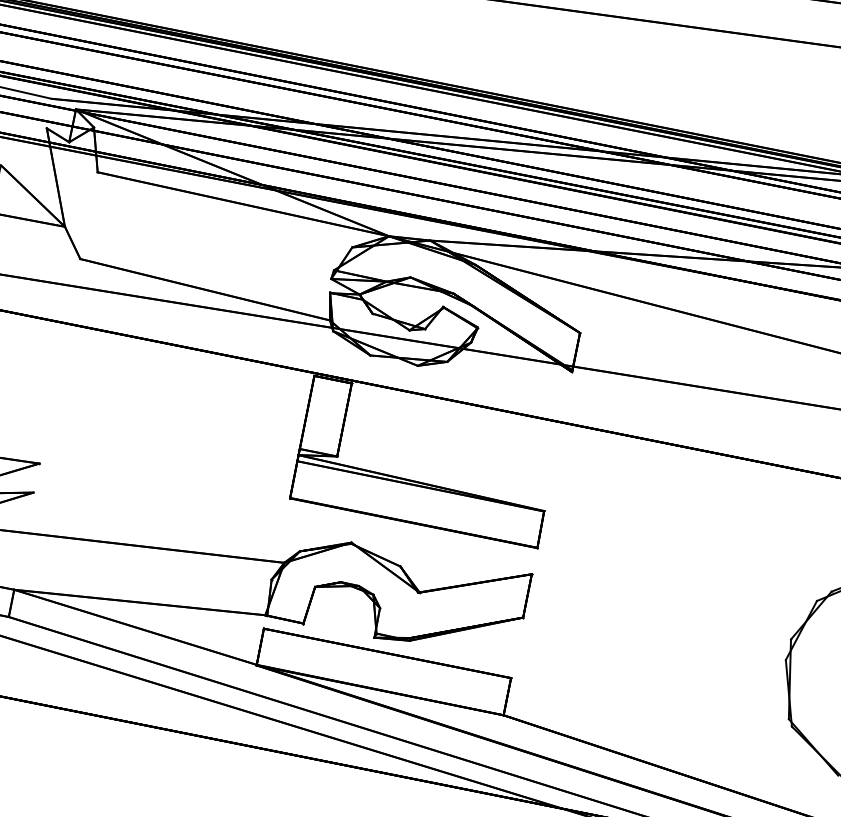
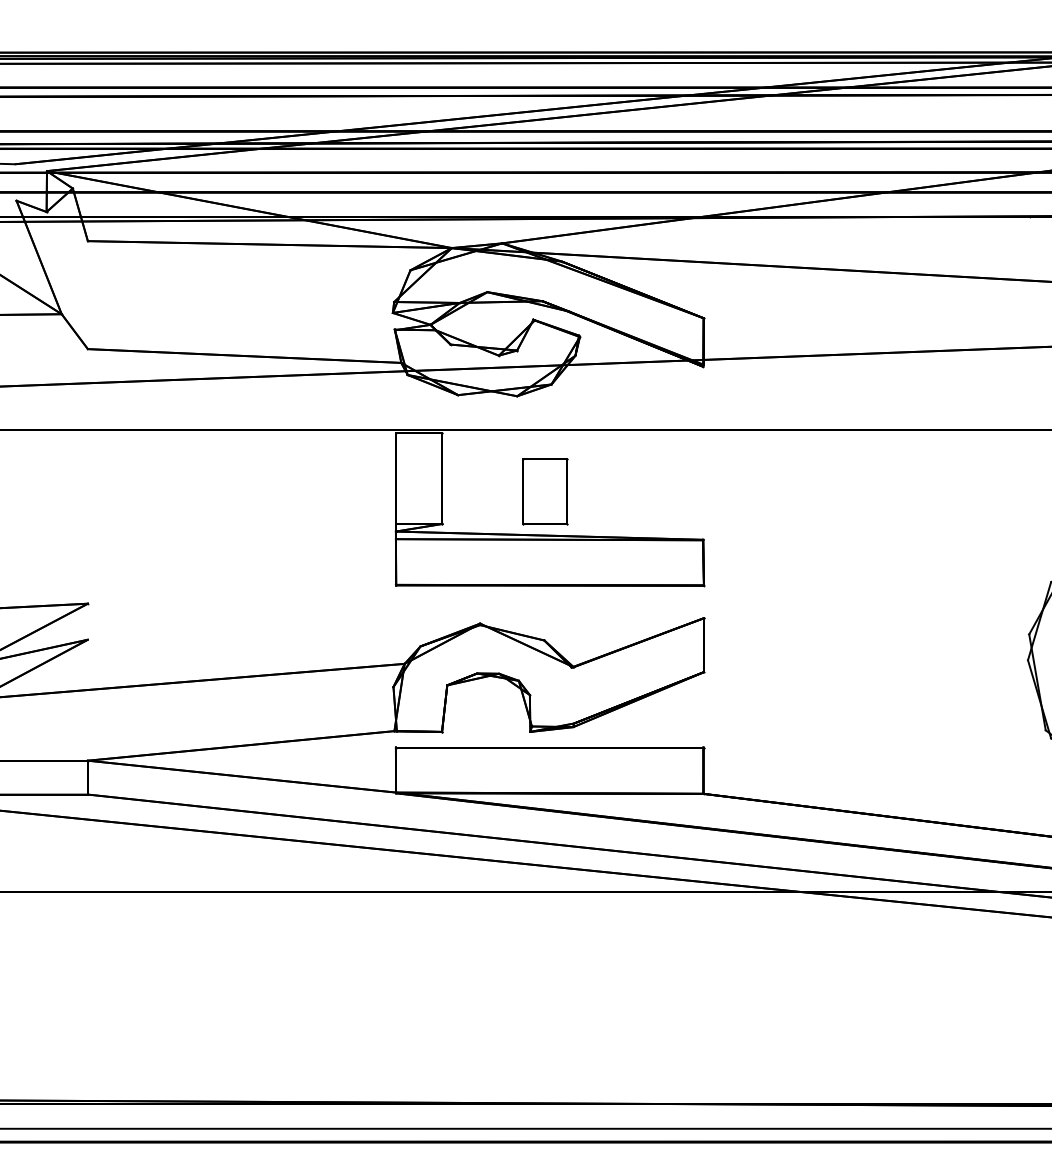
part: (425, 446) -> (545, 491), added

